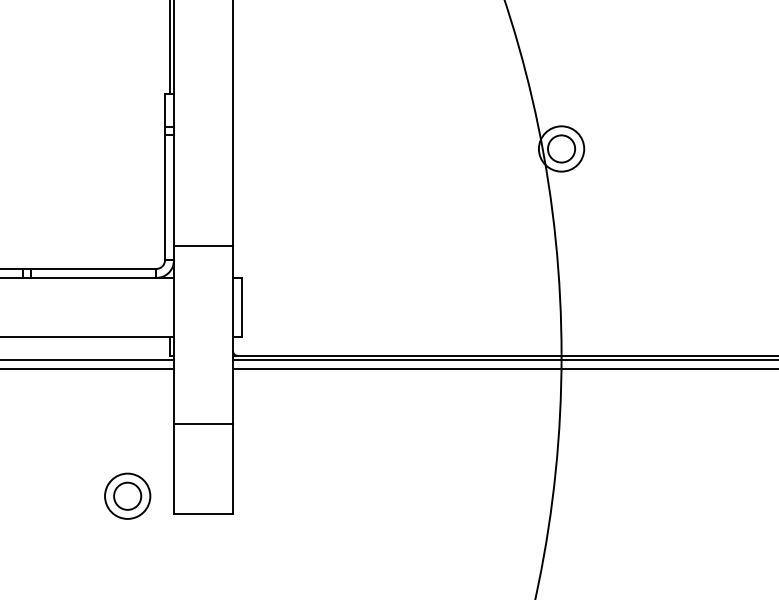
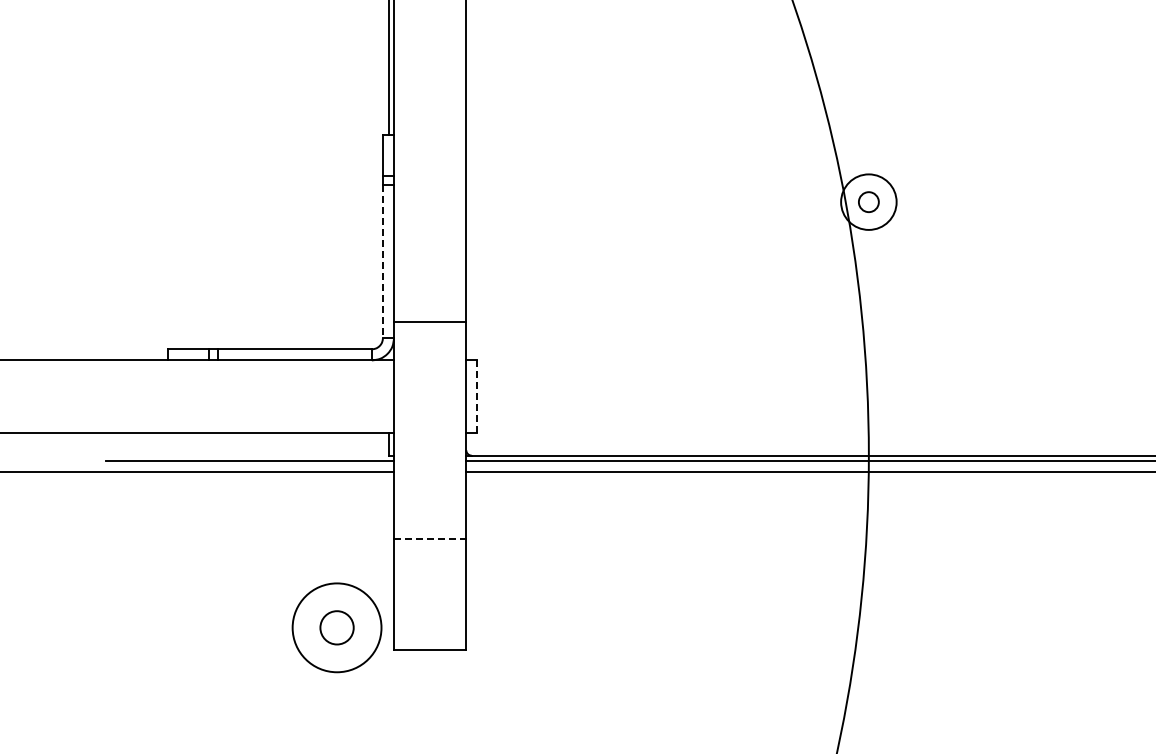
circle: (561, 148) -> (868, 201), size x0.6
line: (164, 197) -> (382, 261), solid -> dashed
line: (242, 308) -> (477, 397), solid -> dashed
line: (203, 423) -> (430, 538), solid -> dashed
circle: (127, 496) -> (336, 627), size x1.6

